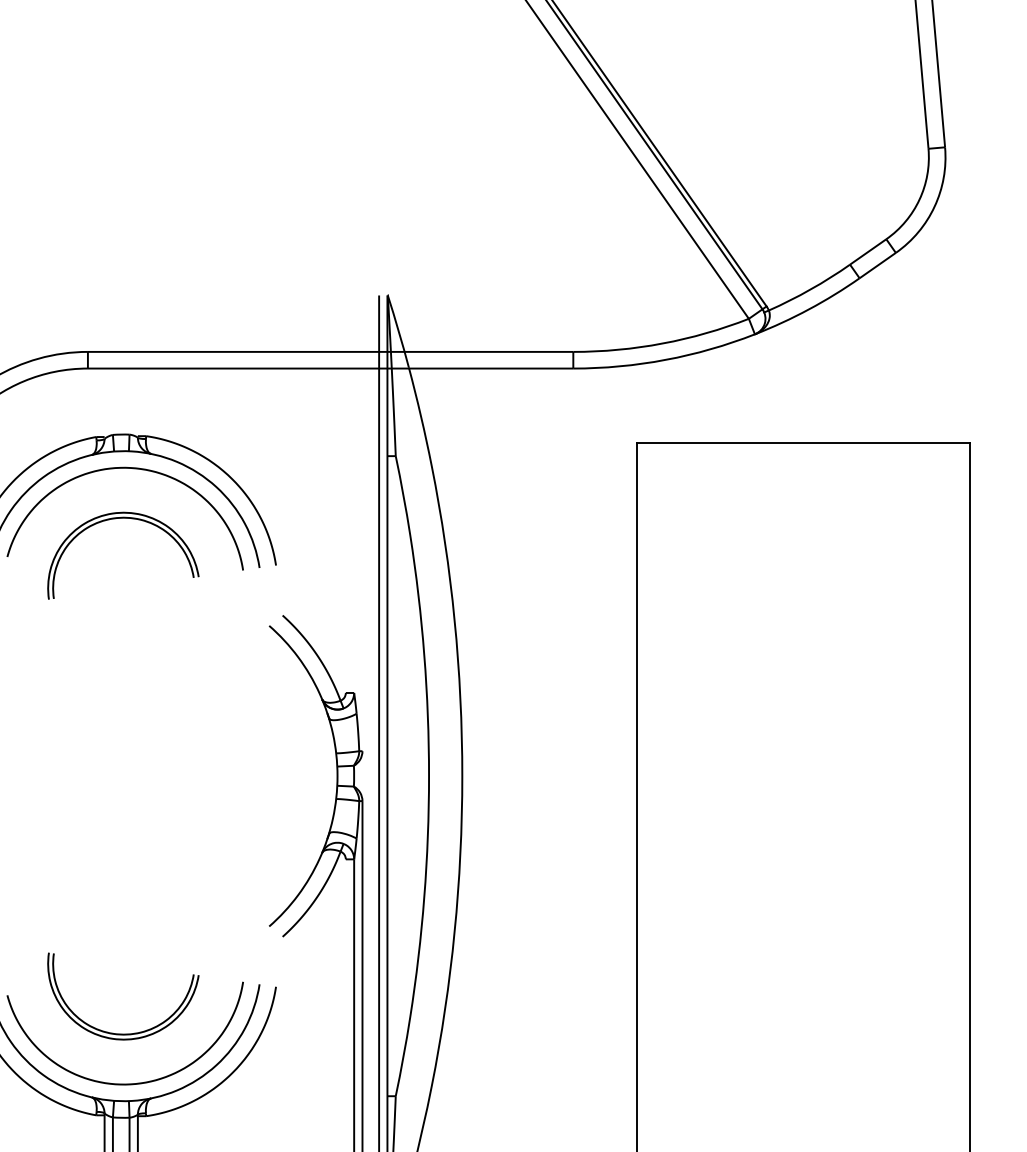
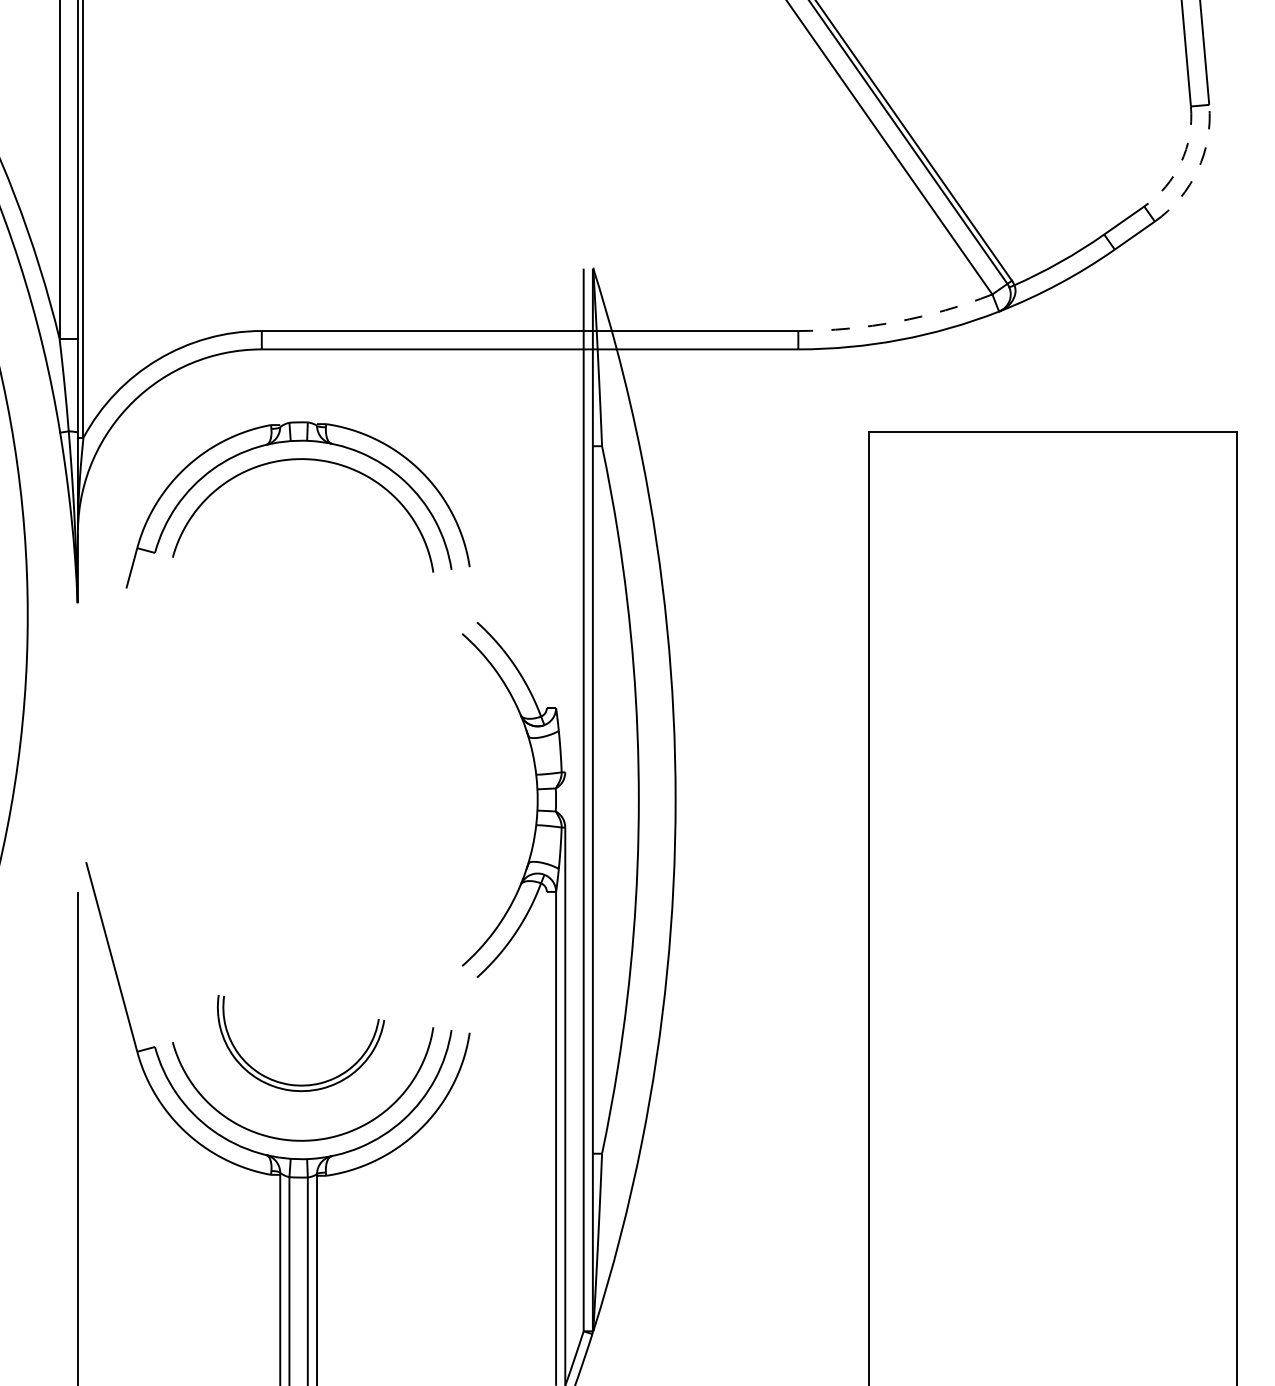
arc: (919, 199) -> (1181, 162), solid -> dashed
arc: (934, 206) -> (1197, 170), solid -> dashed
arc: (663, 343) -> (897, 321), solid -> dashed
part: (123, 518) -> (301, 515), removed

